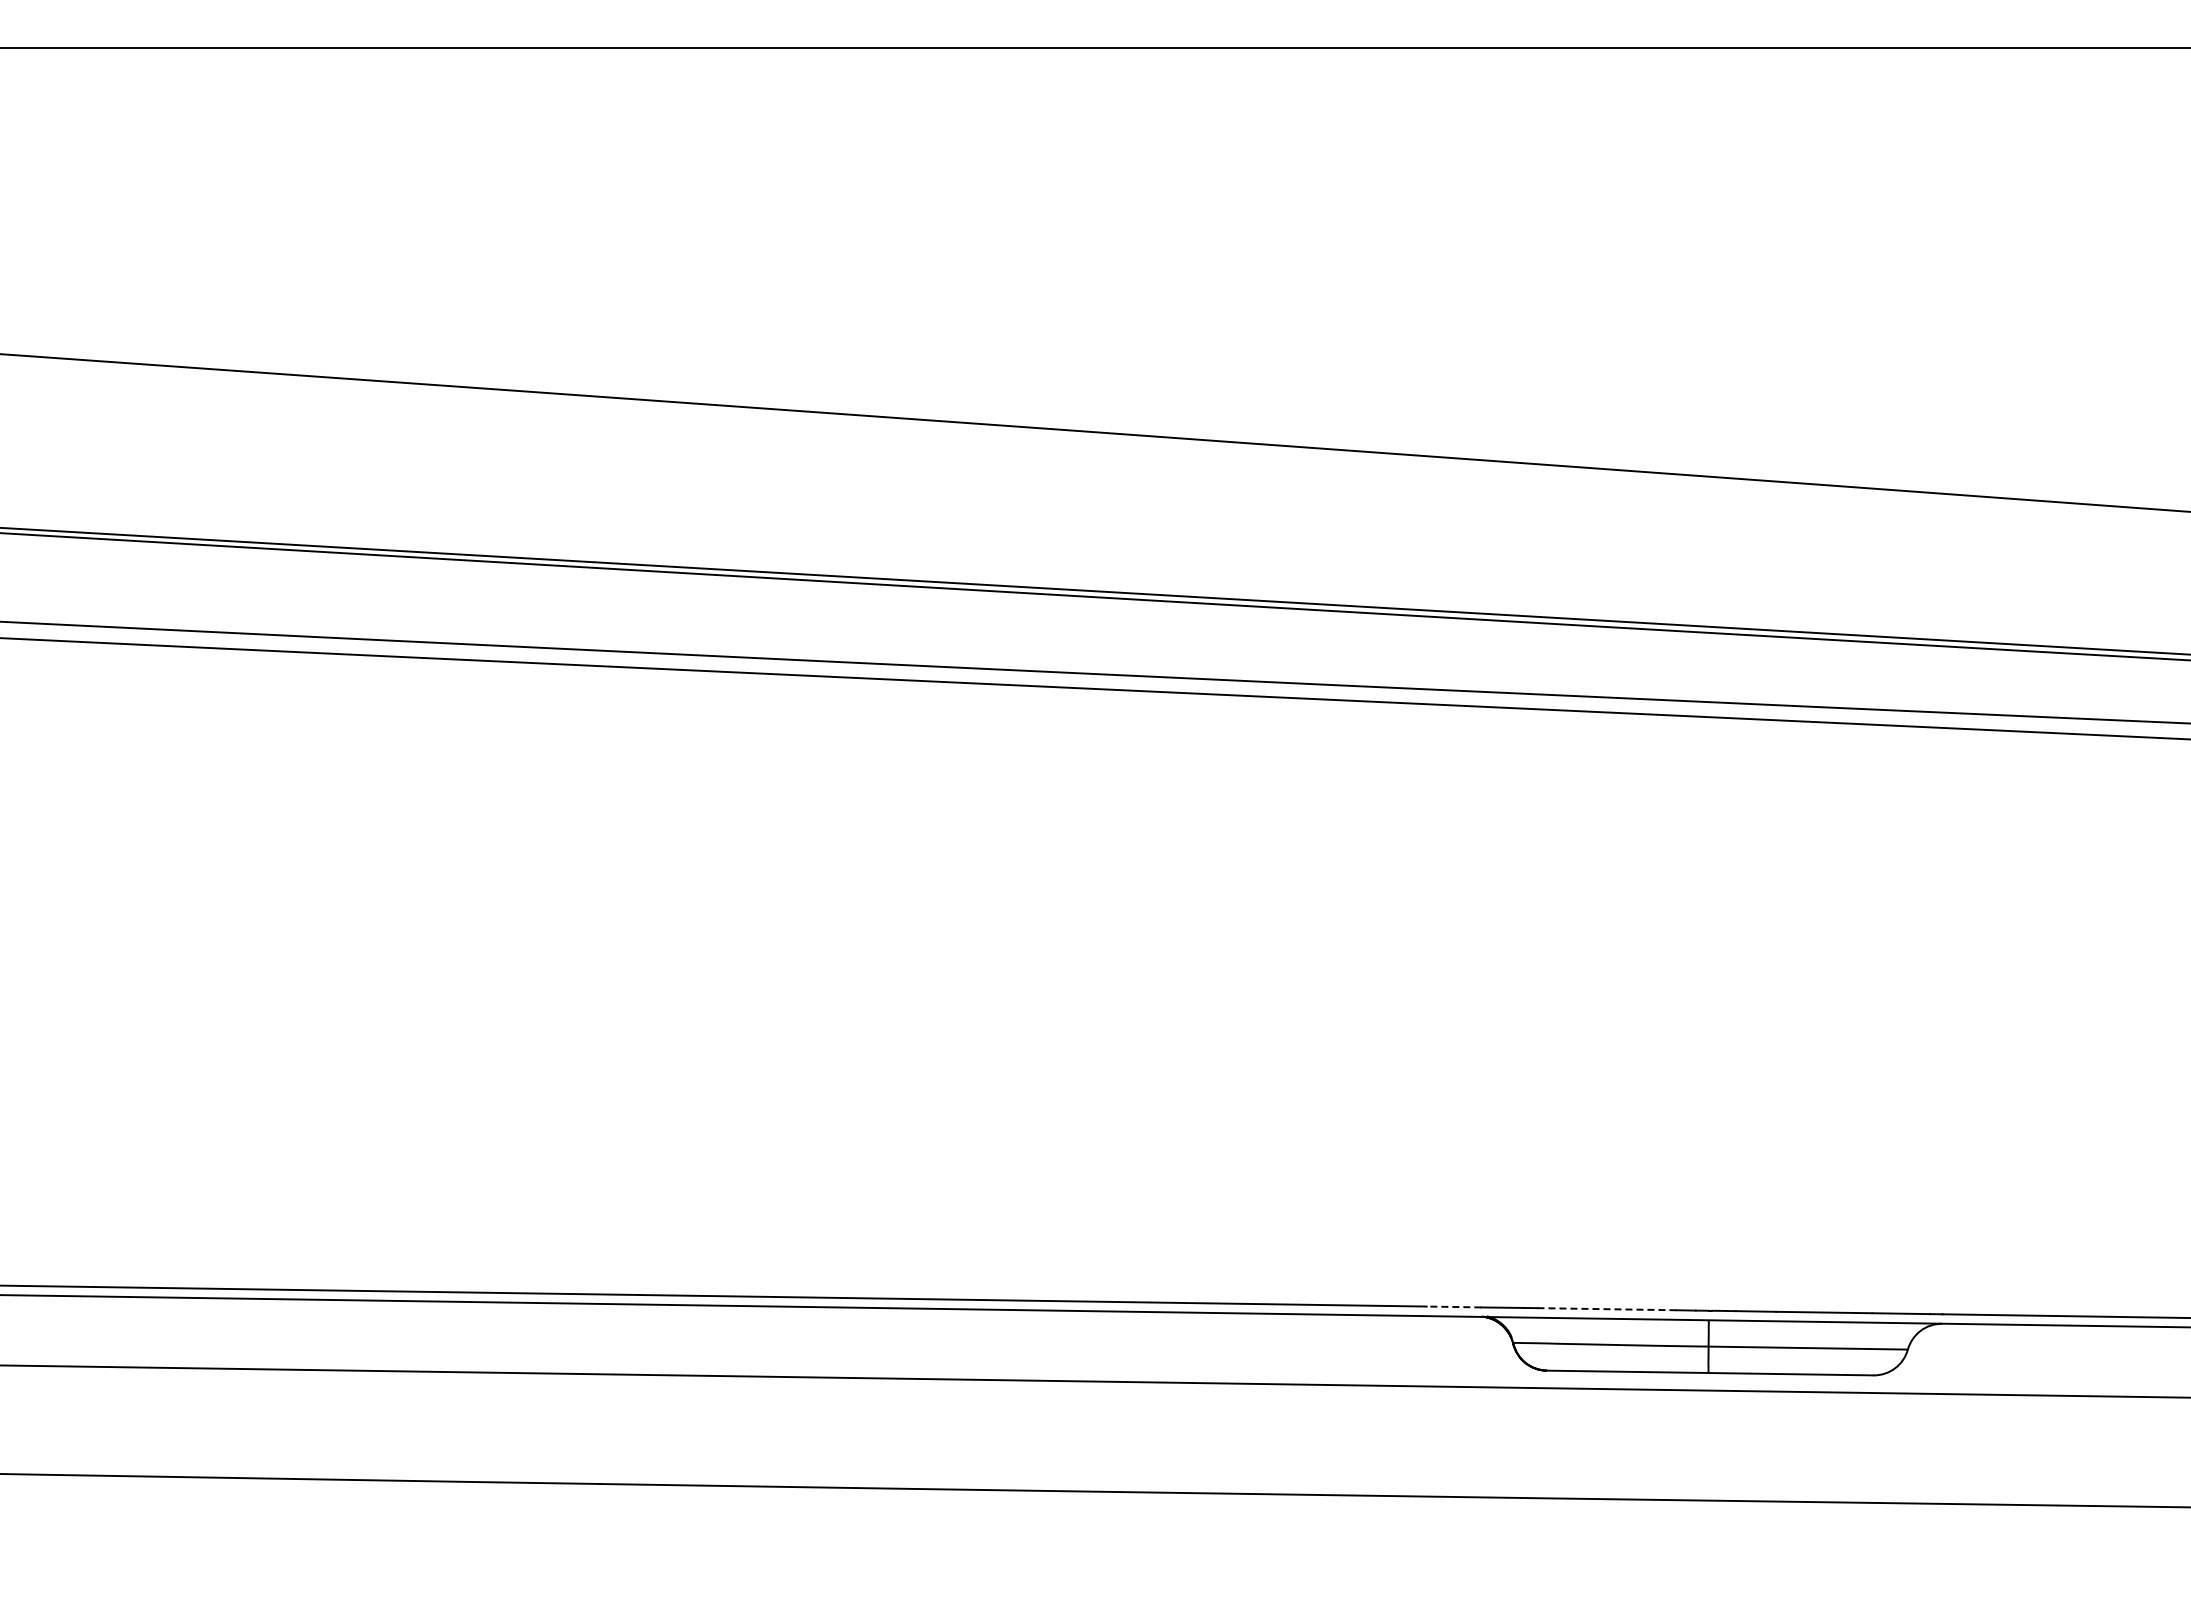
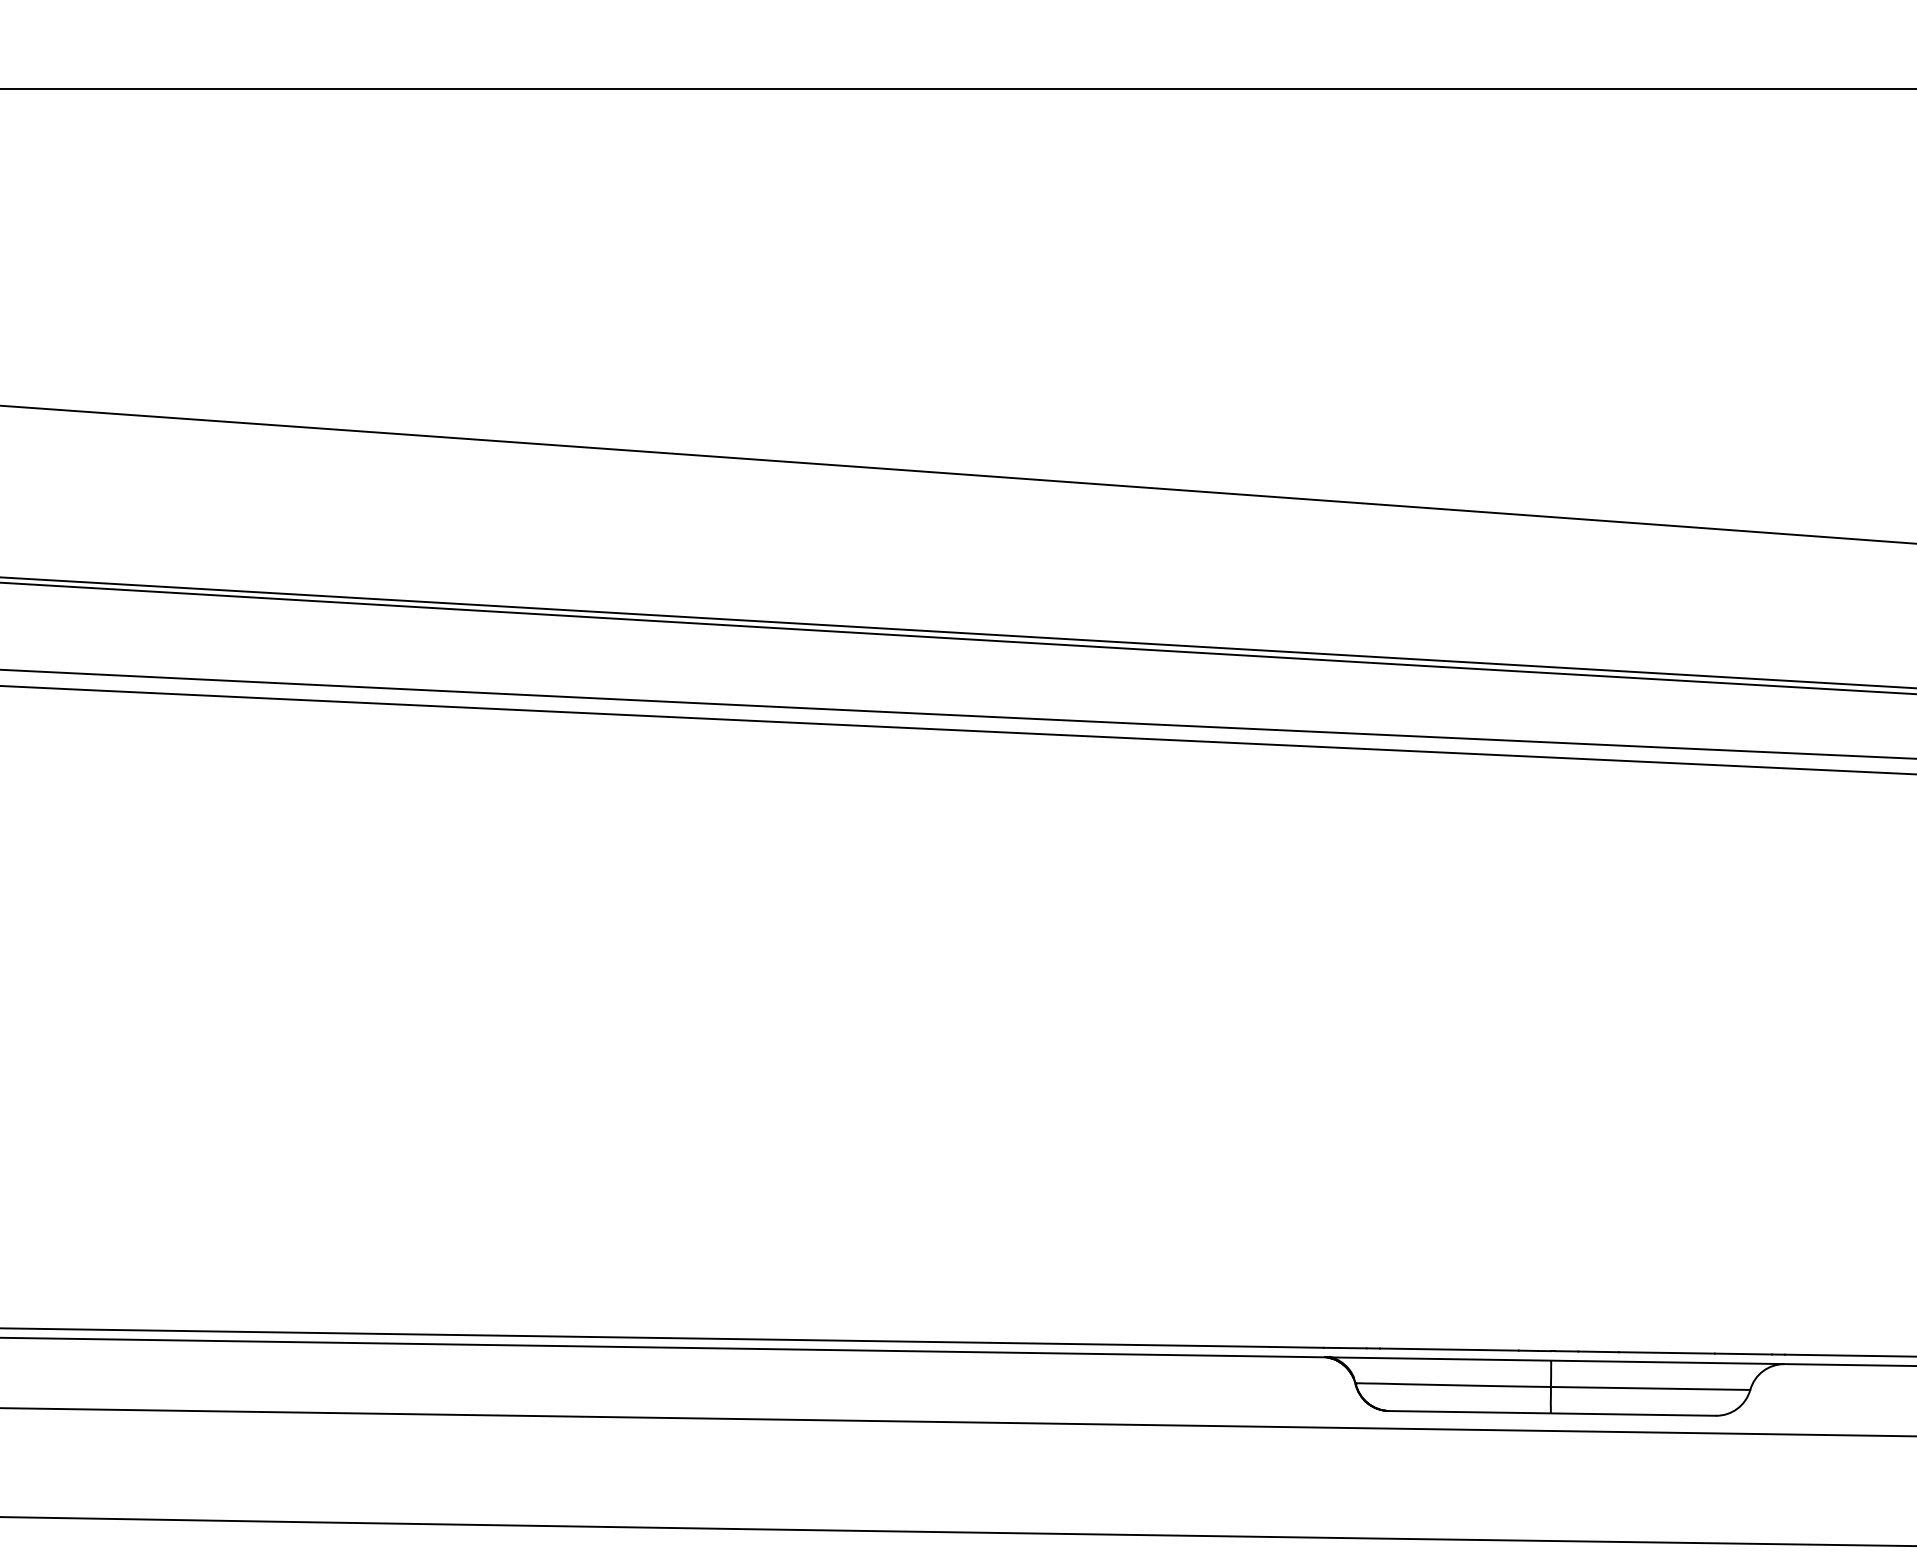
line: (1454, 1307) -> (1296, 1347), dashed -> solid
line: (1606, 1309) -> (1448, 1349), dashed -> solid

